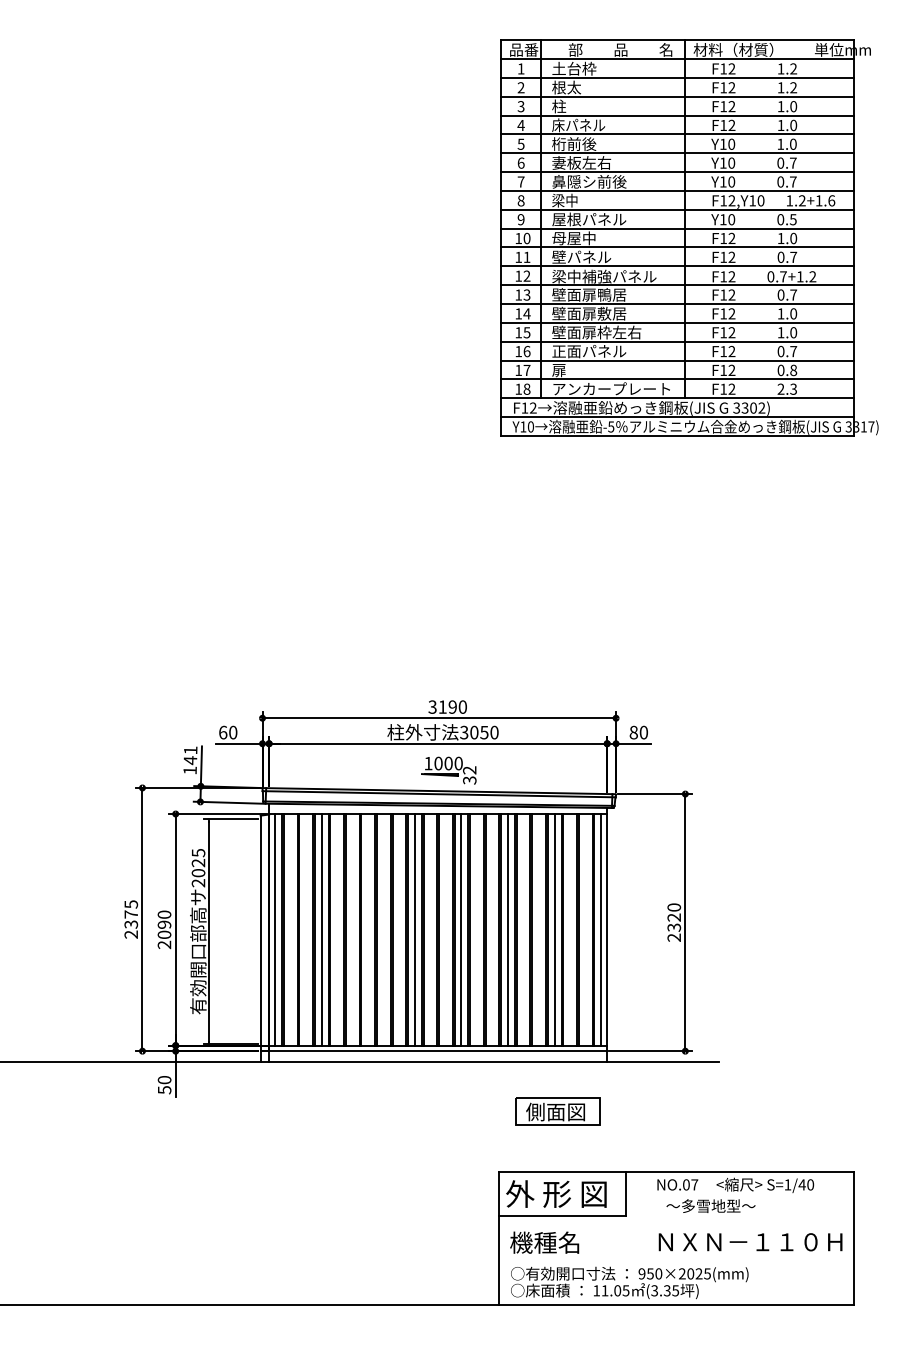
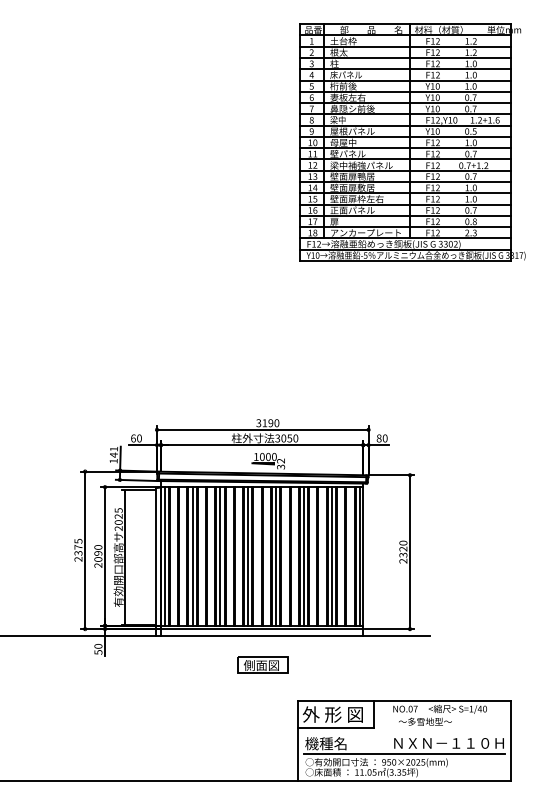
line: (368, 929) -> (220, 556), added
part: (557, 1110) -> (262, 664), moved
line: (676, 1260) -> (404, 754), added

